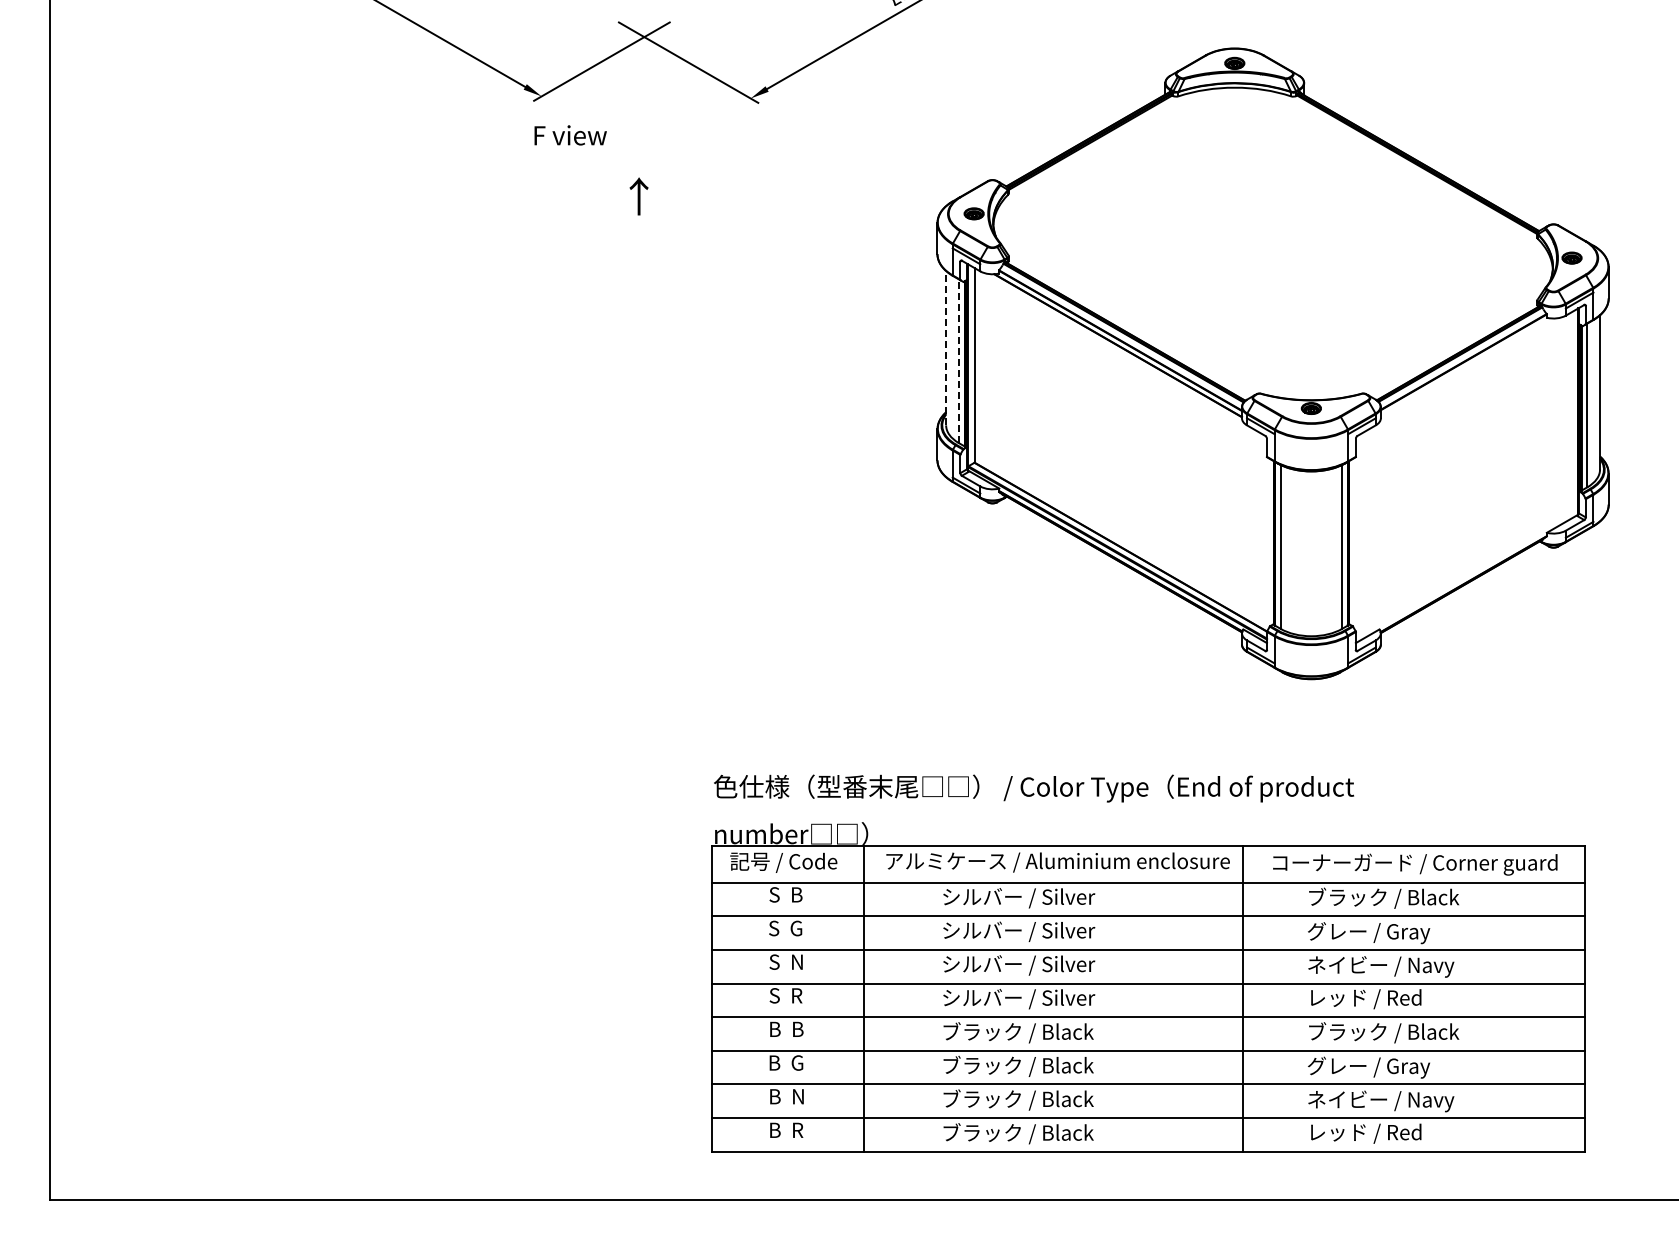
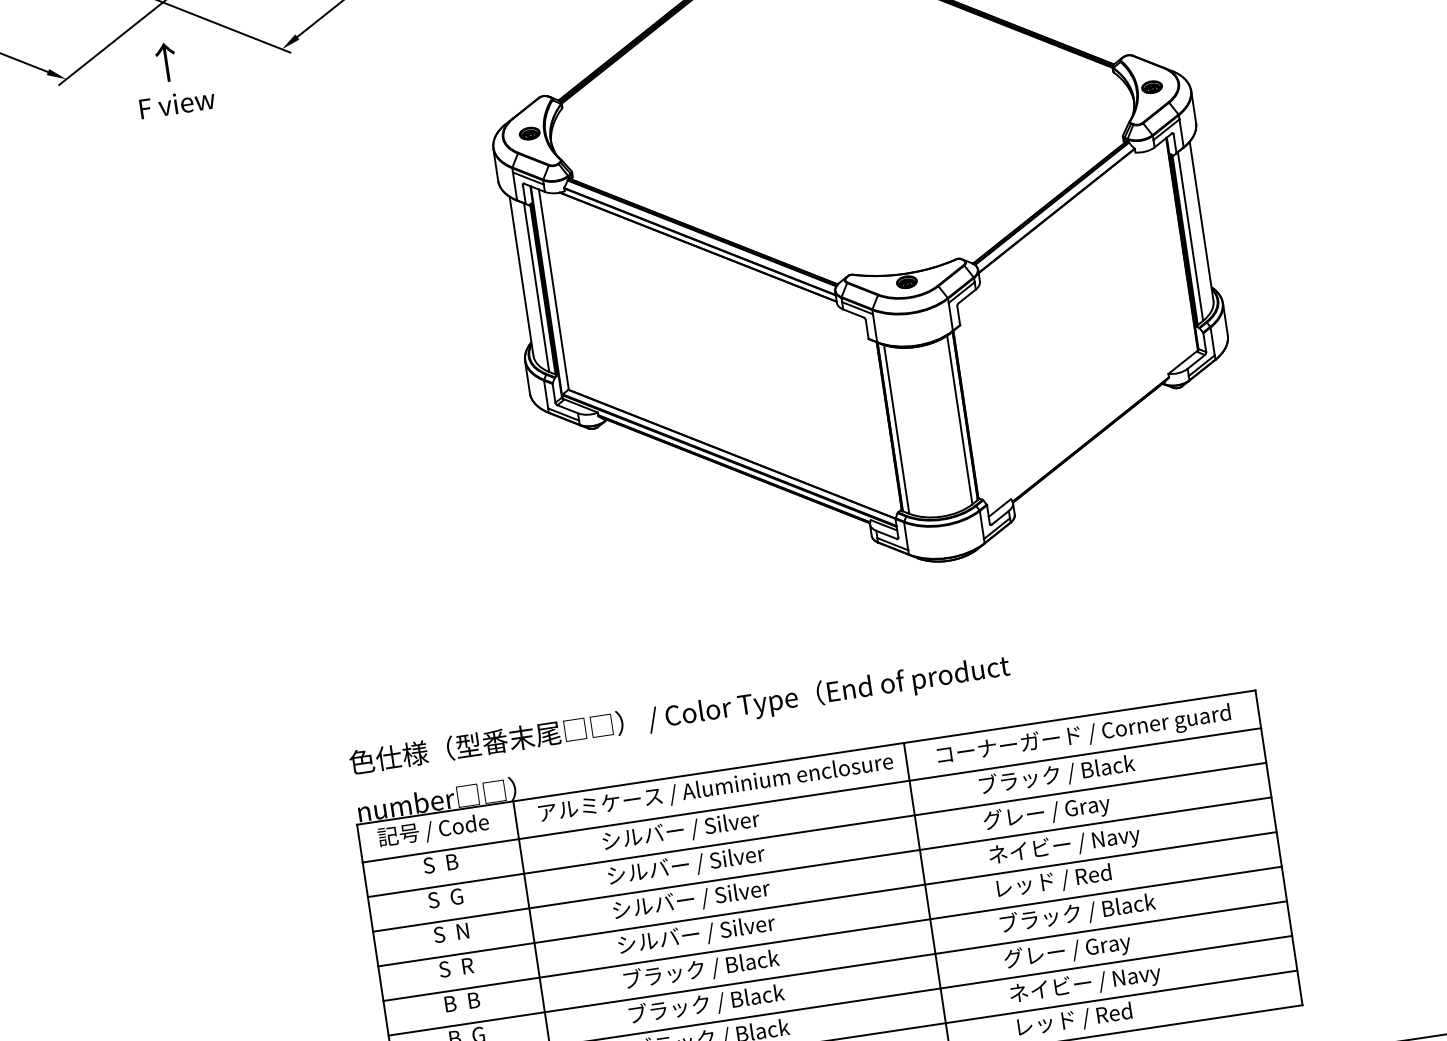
text: (570, 135) -> (177, 103), moved
text: (638, 196) -> (165, 62), moved
line: (946, 347) -> (521, 275), dashed -> solid
line: (958, 361) -> (536, 288), dashed -> solid

